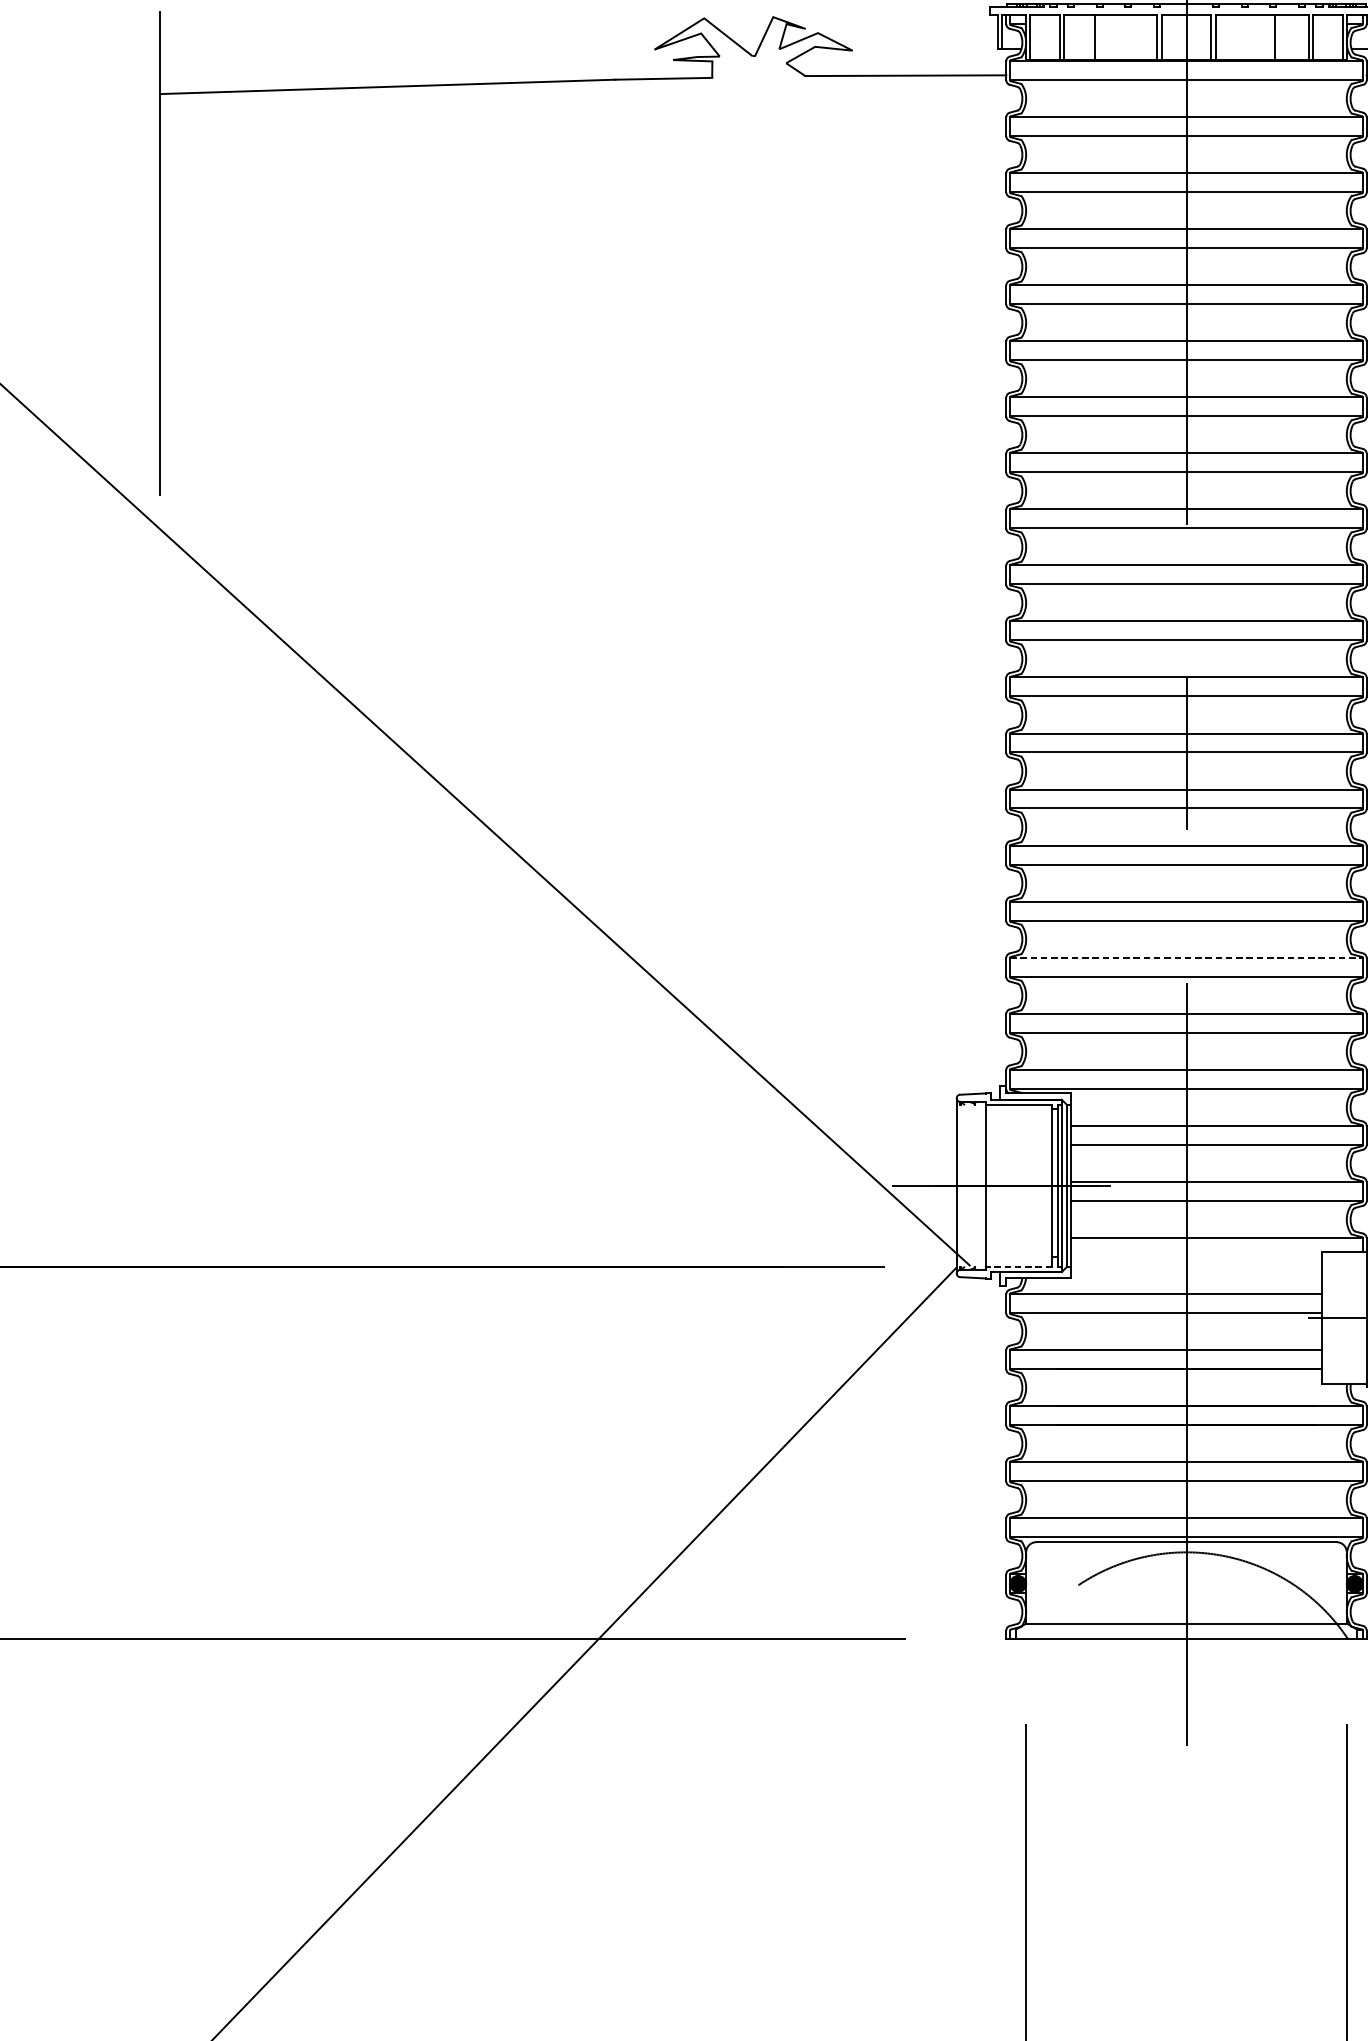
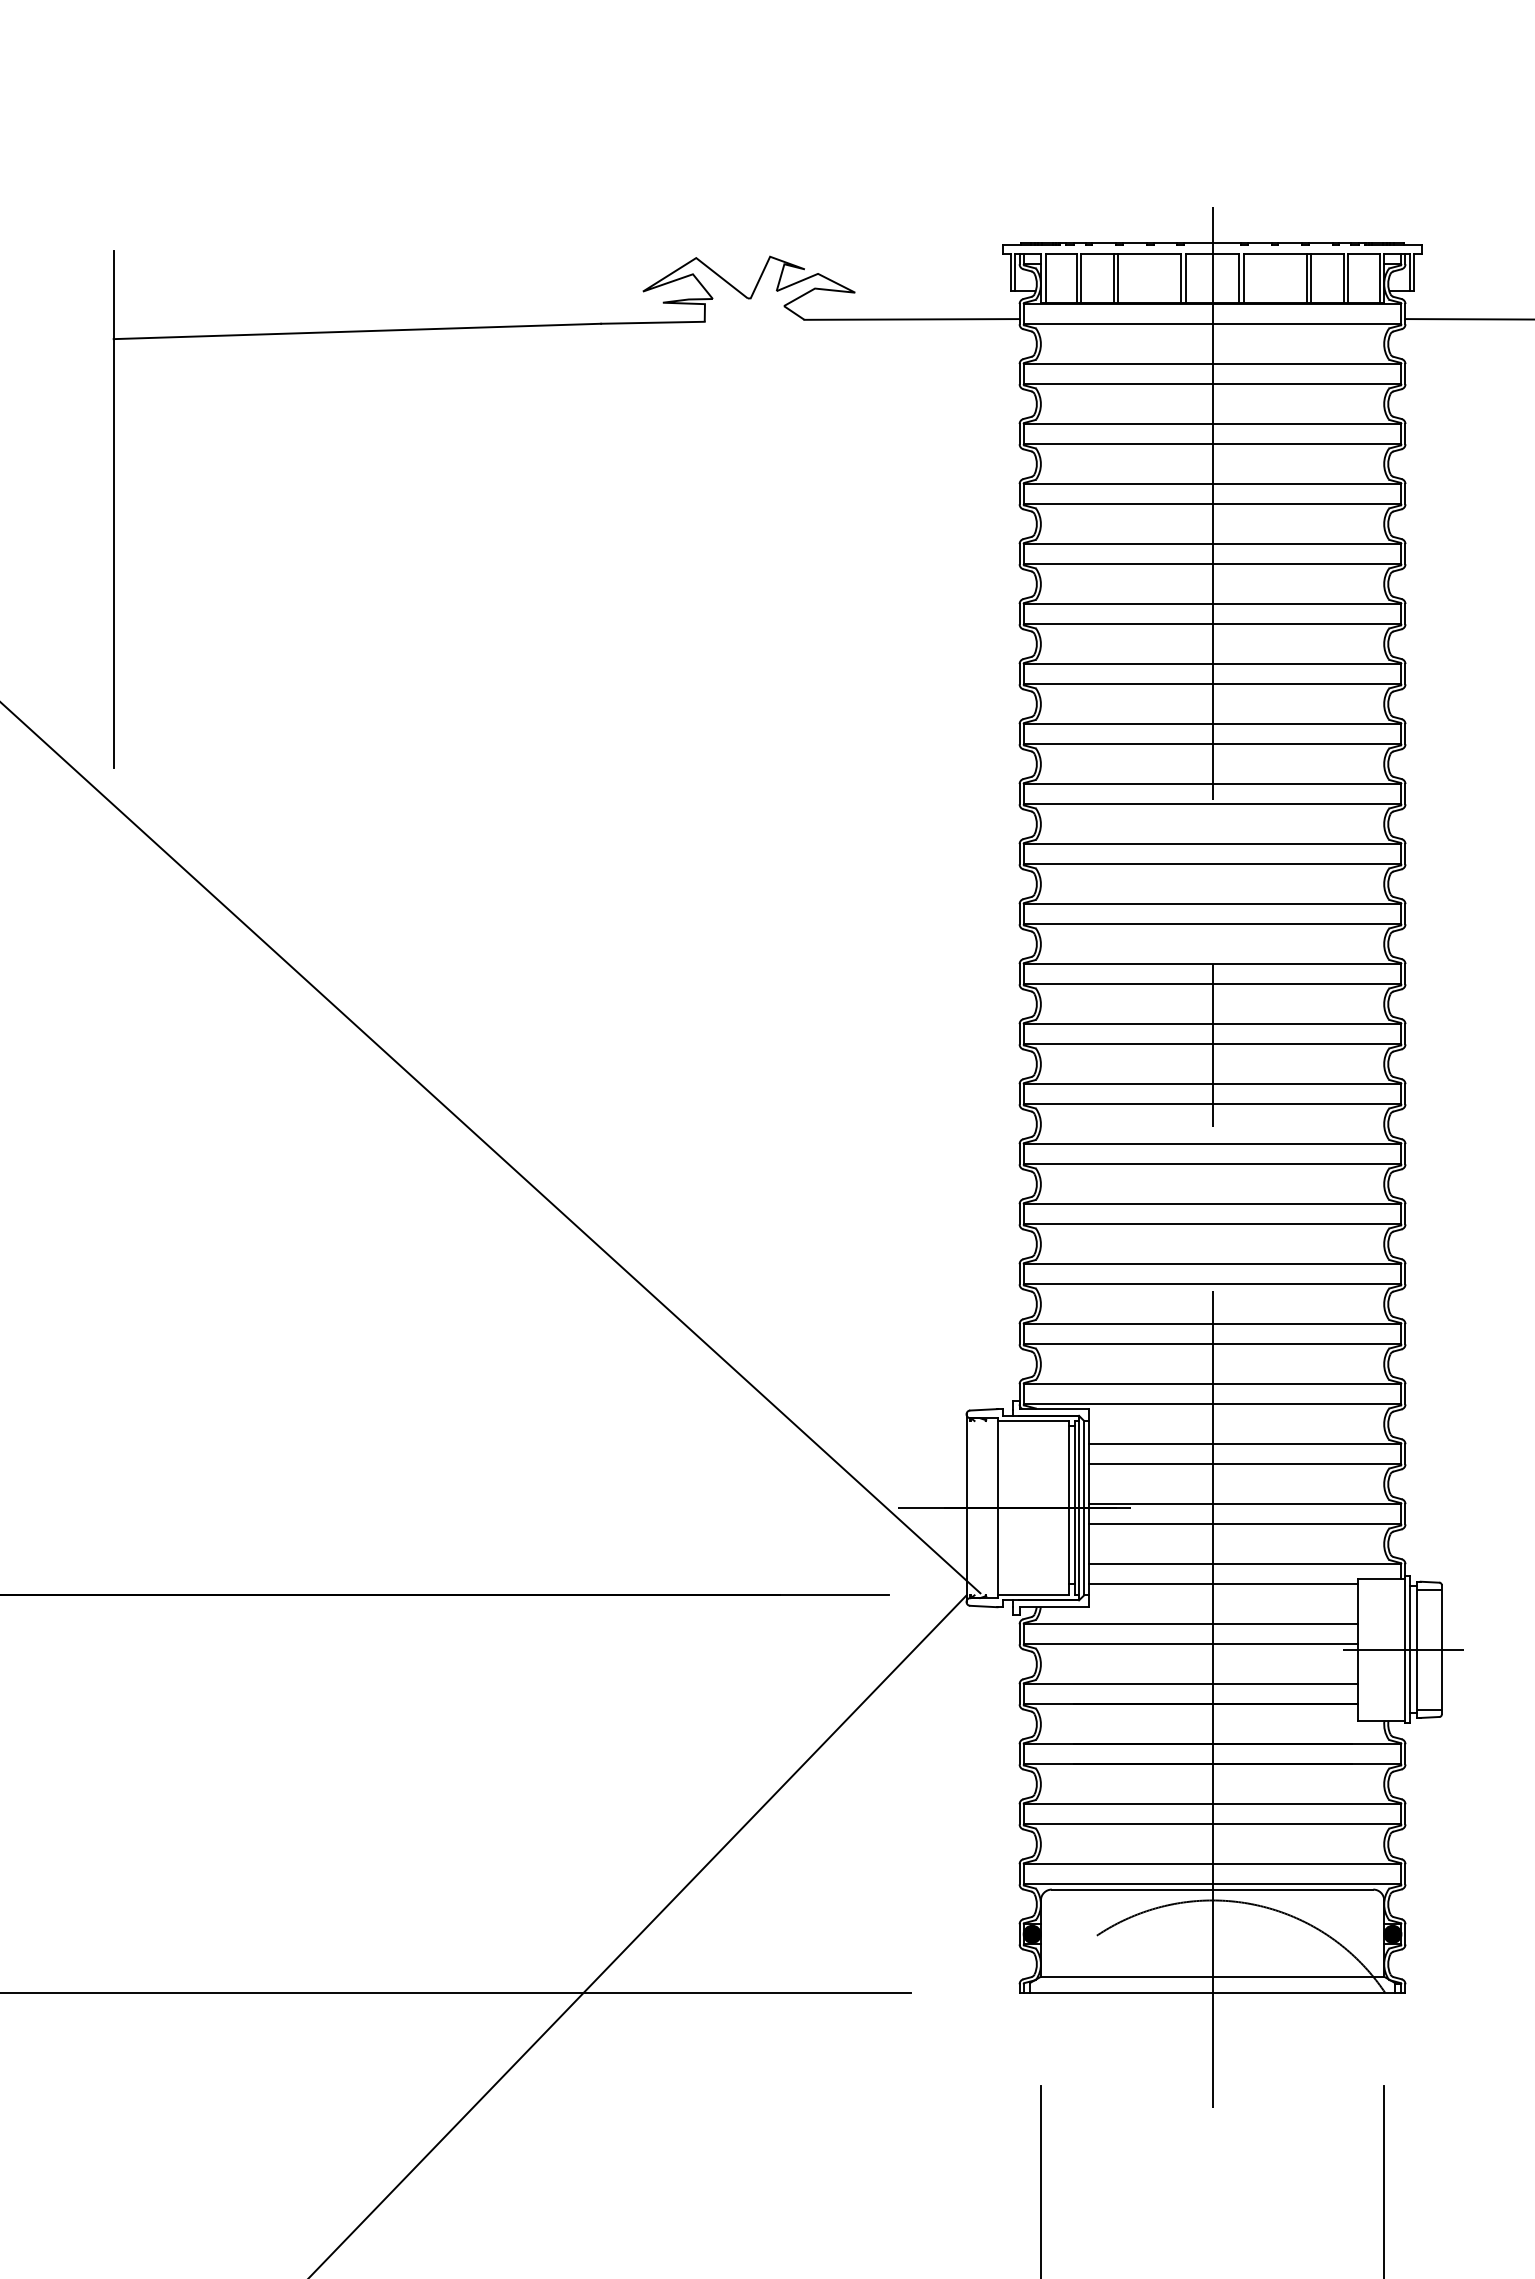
line: (1097, 37) -> (1117, 278), added
line: (1277, 37) -> (1310, 278), added
line: (1186, 957) -> (1212, 1263), dashed -> solid
line: (1195, 1257) -> (1222, 1584), added
line: (1018, 1267) -> (1032, 1595), dashed -> solid

